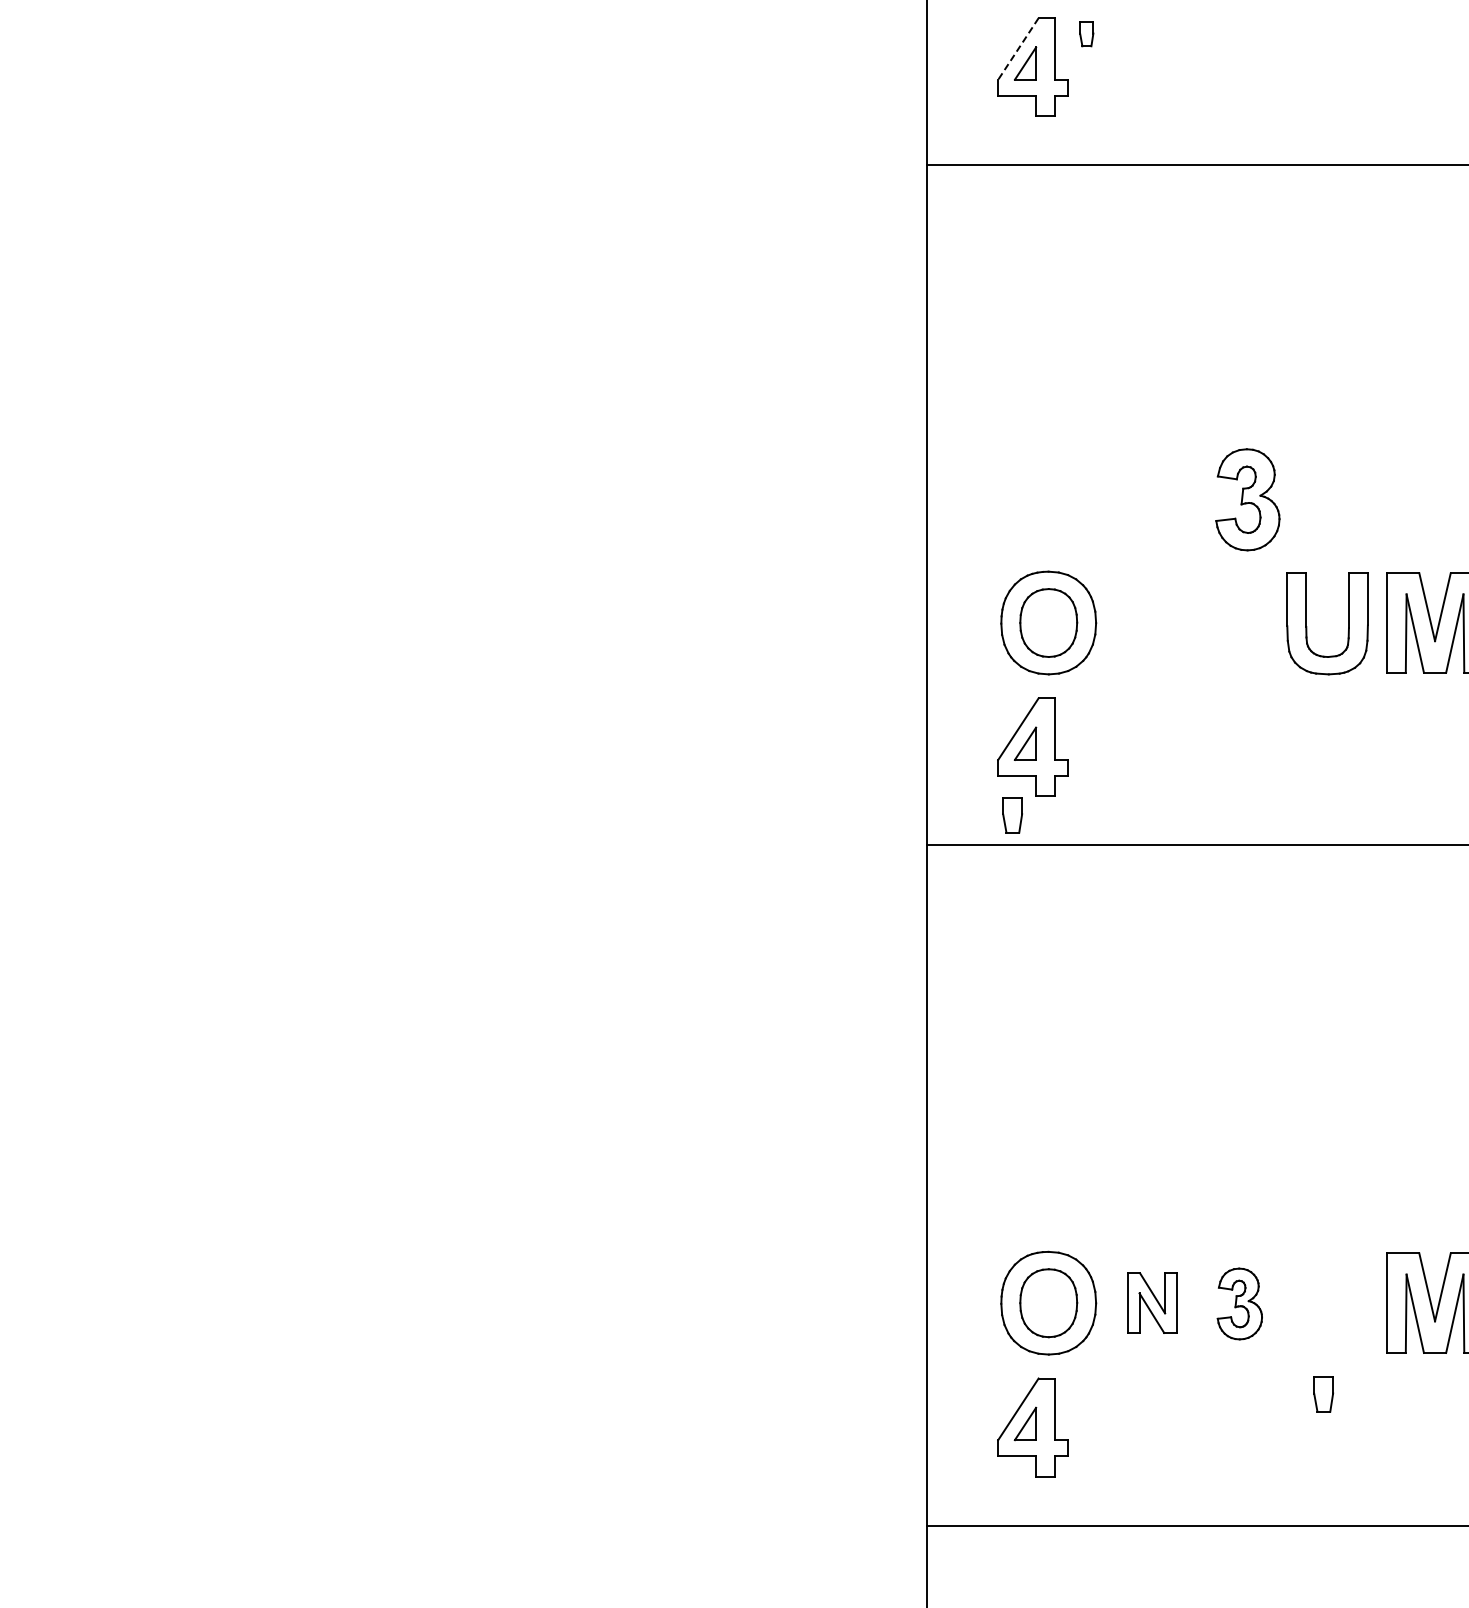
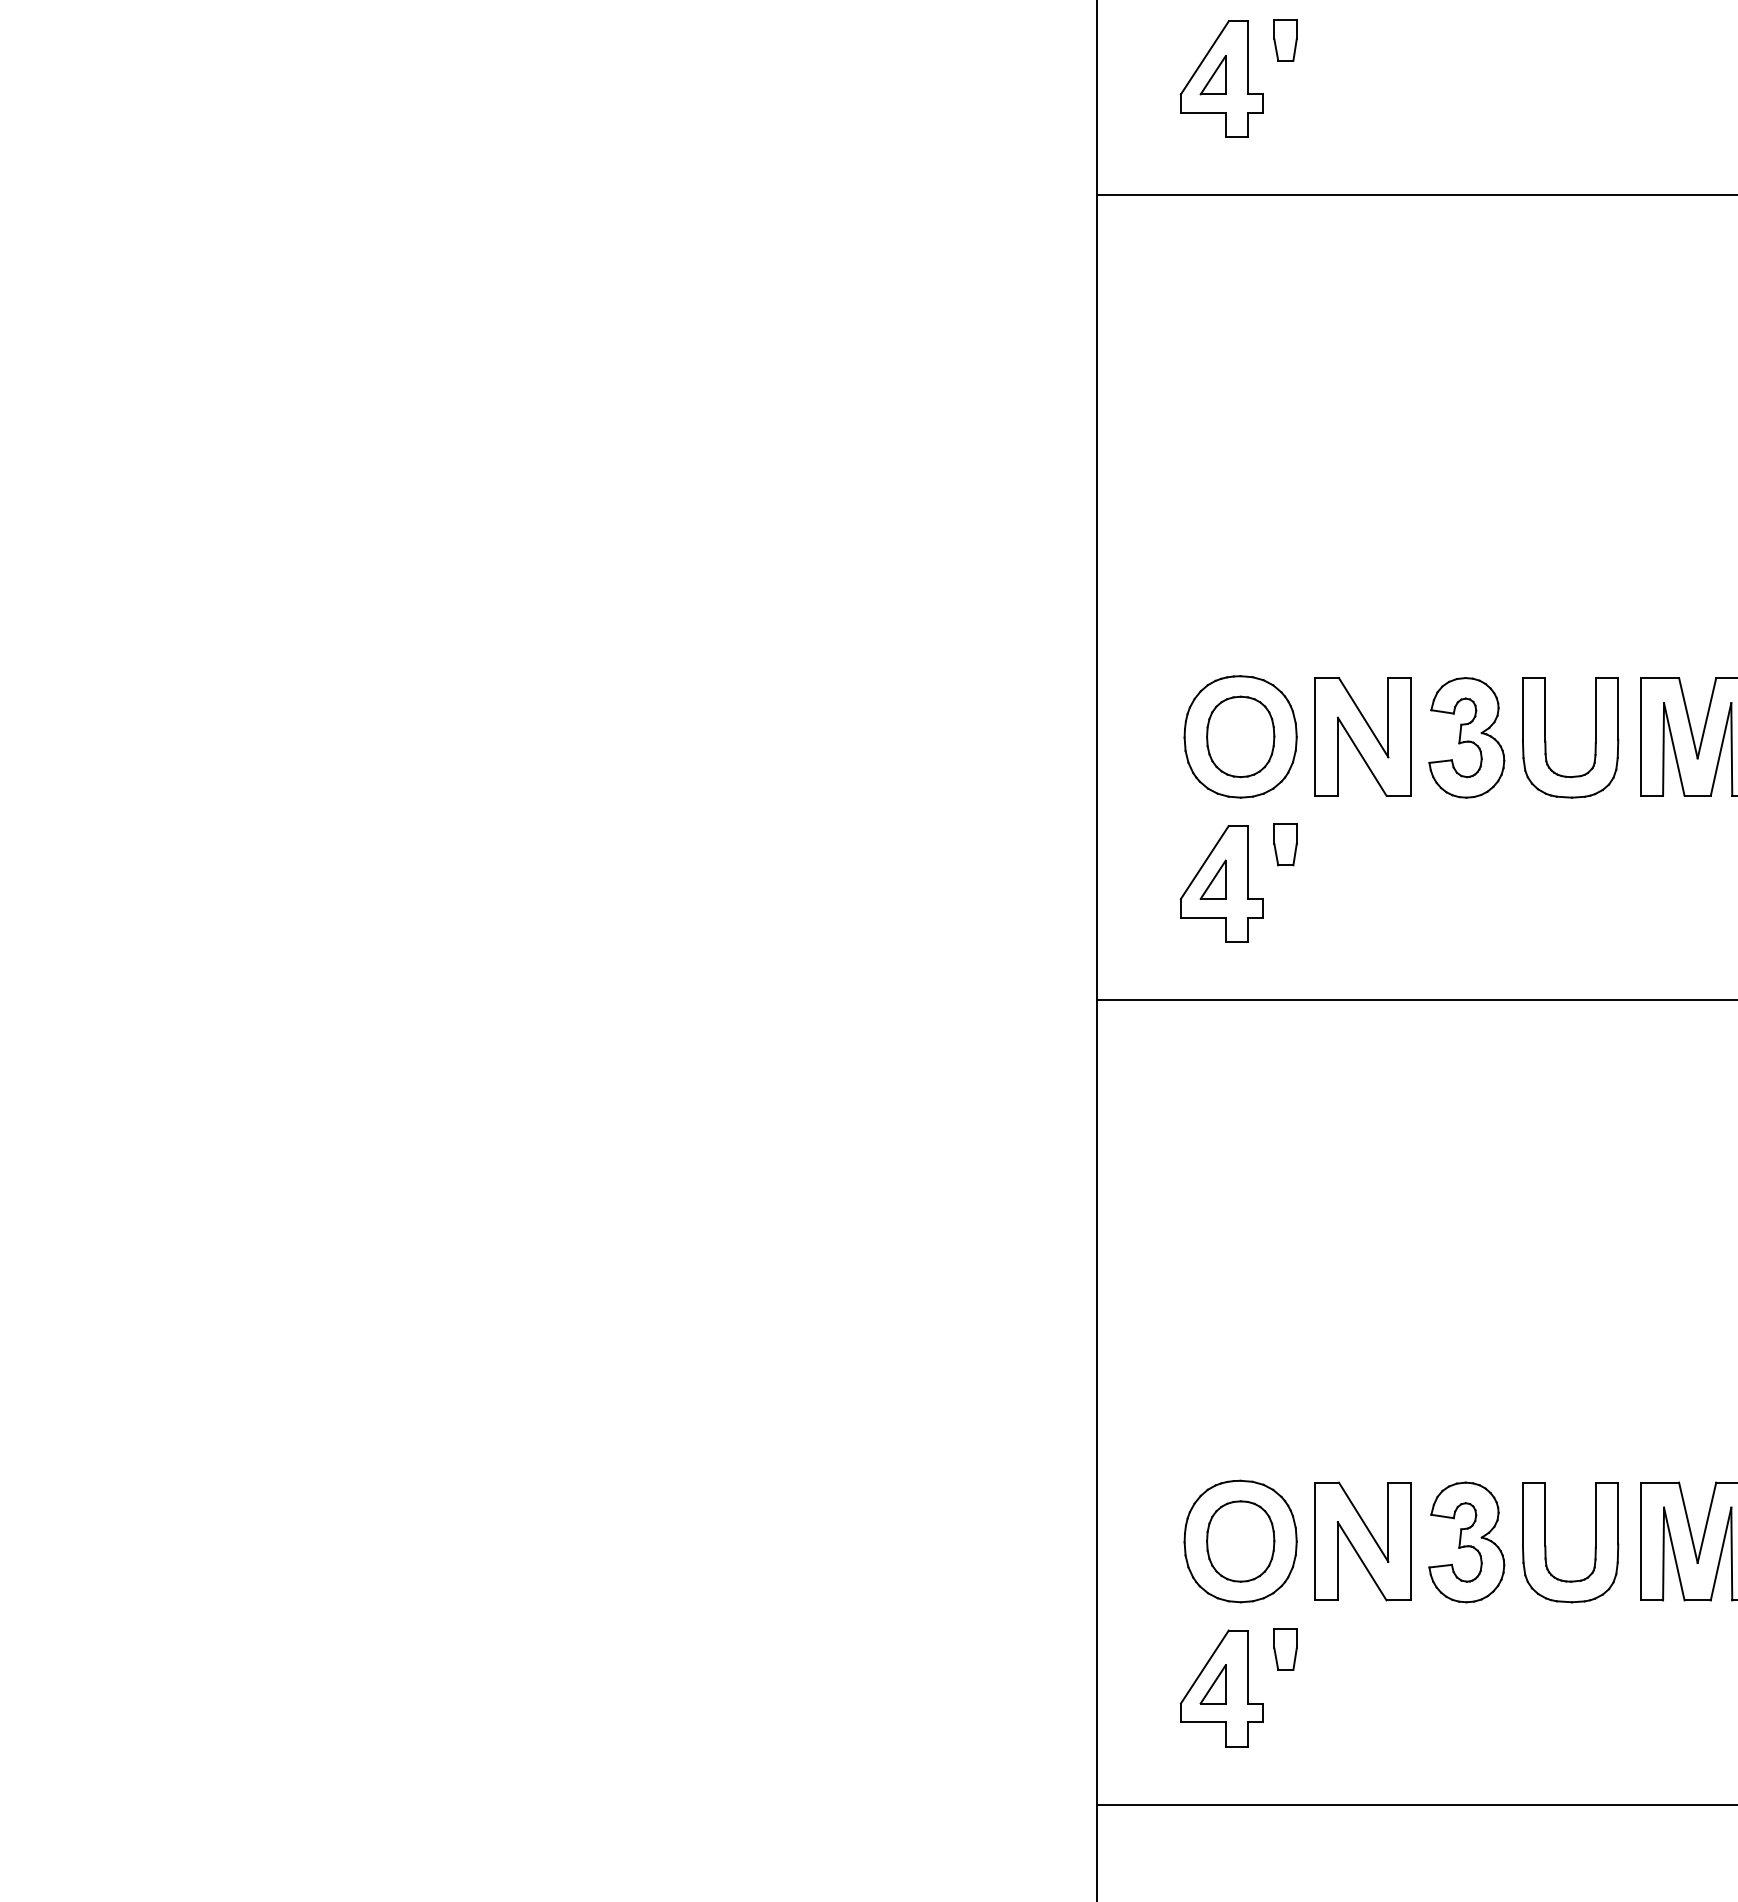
part: (1086, 34) -> (1285, 40), size x1.43
line: (1018, 49) -> (1204, 58), dashed -> solid
part: (1247, 499) -> (1466, 737), moved
part: (1152, 622) -> (1363, 736), added
part: (1012, 815) -> (1285, 845), moved
part: (1152, 1302) -> (1363, 1540), size x1.67
part: (1239, 1303) -> (1466, 1541), size x1.43
part: (1307, 1306) -> (1546, 1545), added
part: (1323, 1394) -> (1285, 1649), moved

